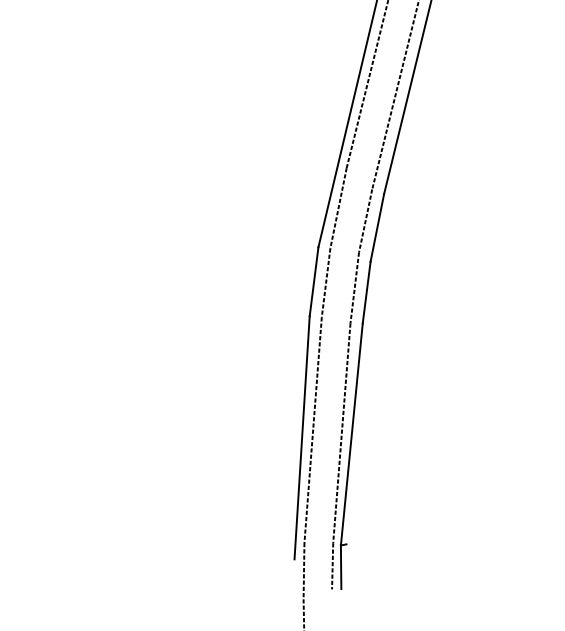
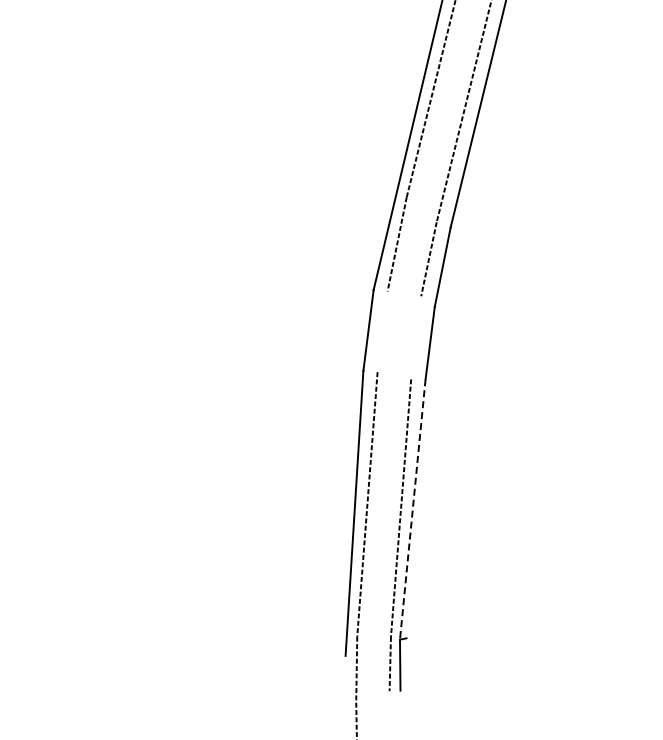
line: (325, 282) -> (382, 331), removed
line: (354, 287) -> (416, 337), removed
line: (351, 434) -> (412, 509), solid -> dashed

